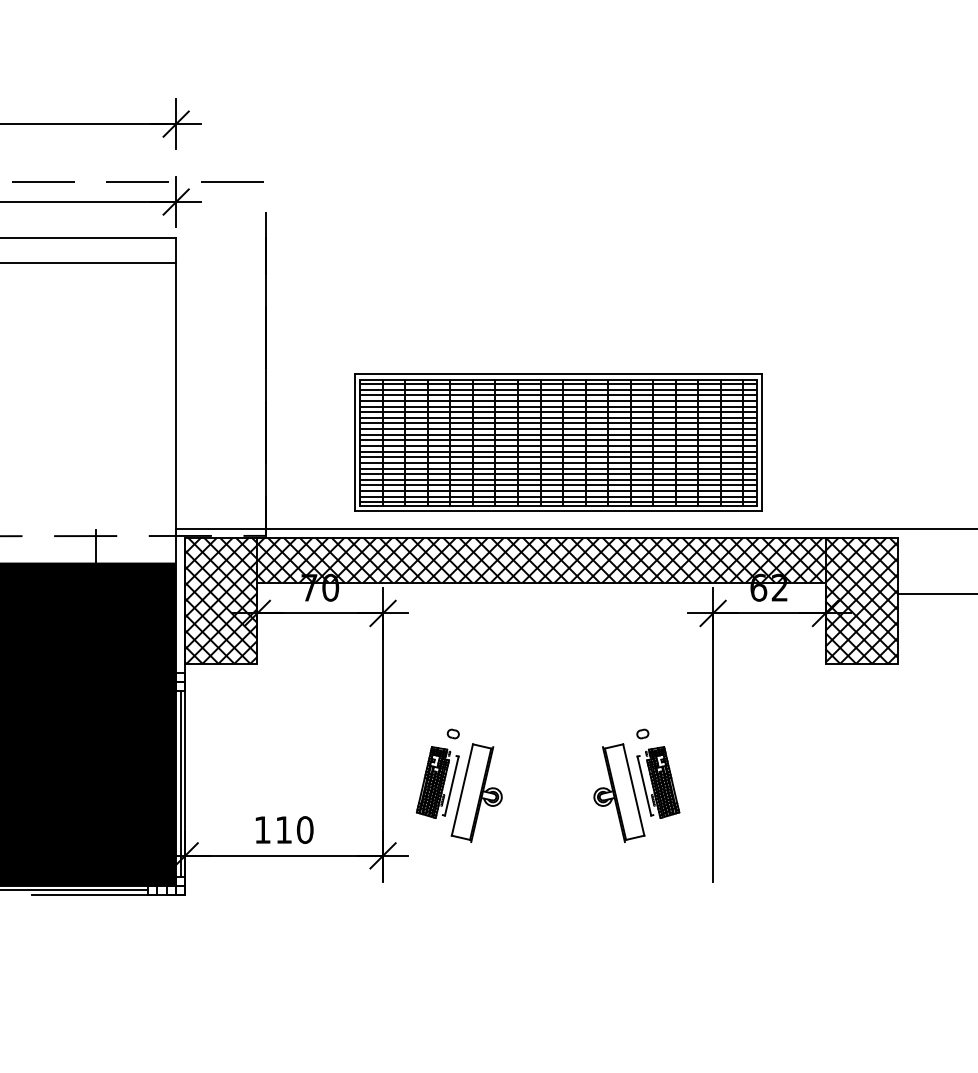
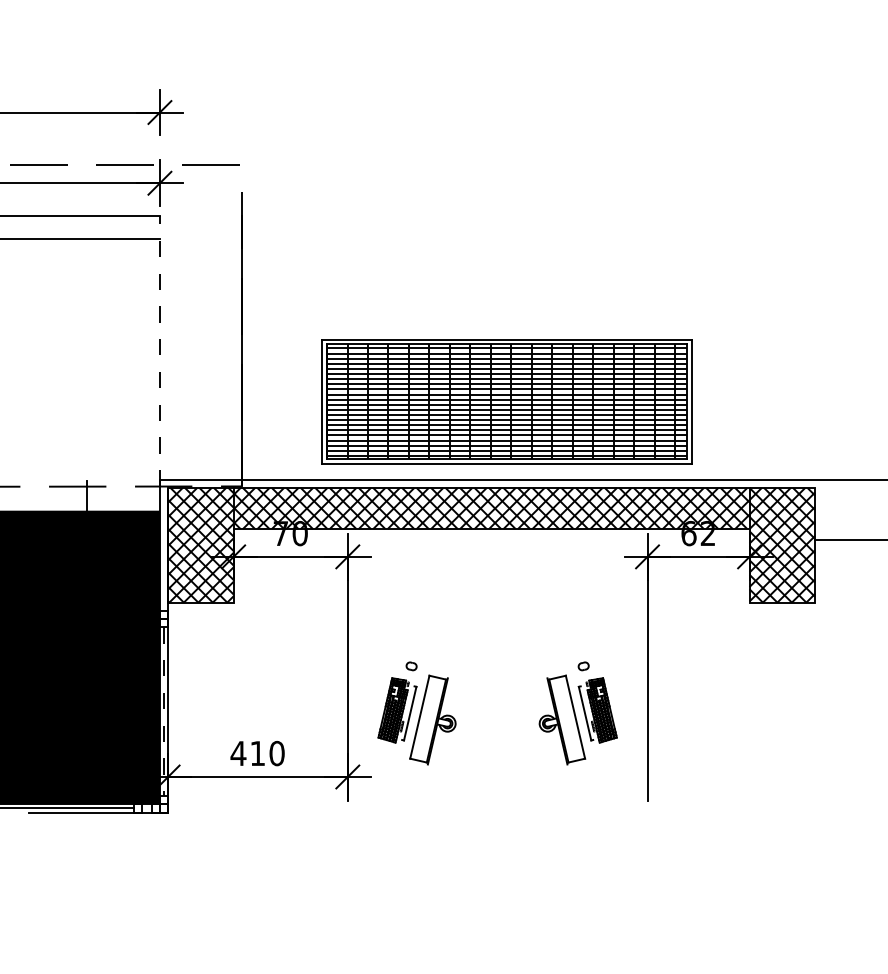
line: (176, 386) -> (160, 350), solid -> dashed
line: (180, 783) -> (163, 711), solid -> dashed
text: (262, 829) -> (238, 753), 110 -> 410

